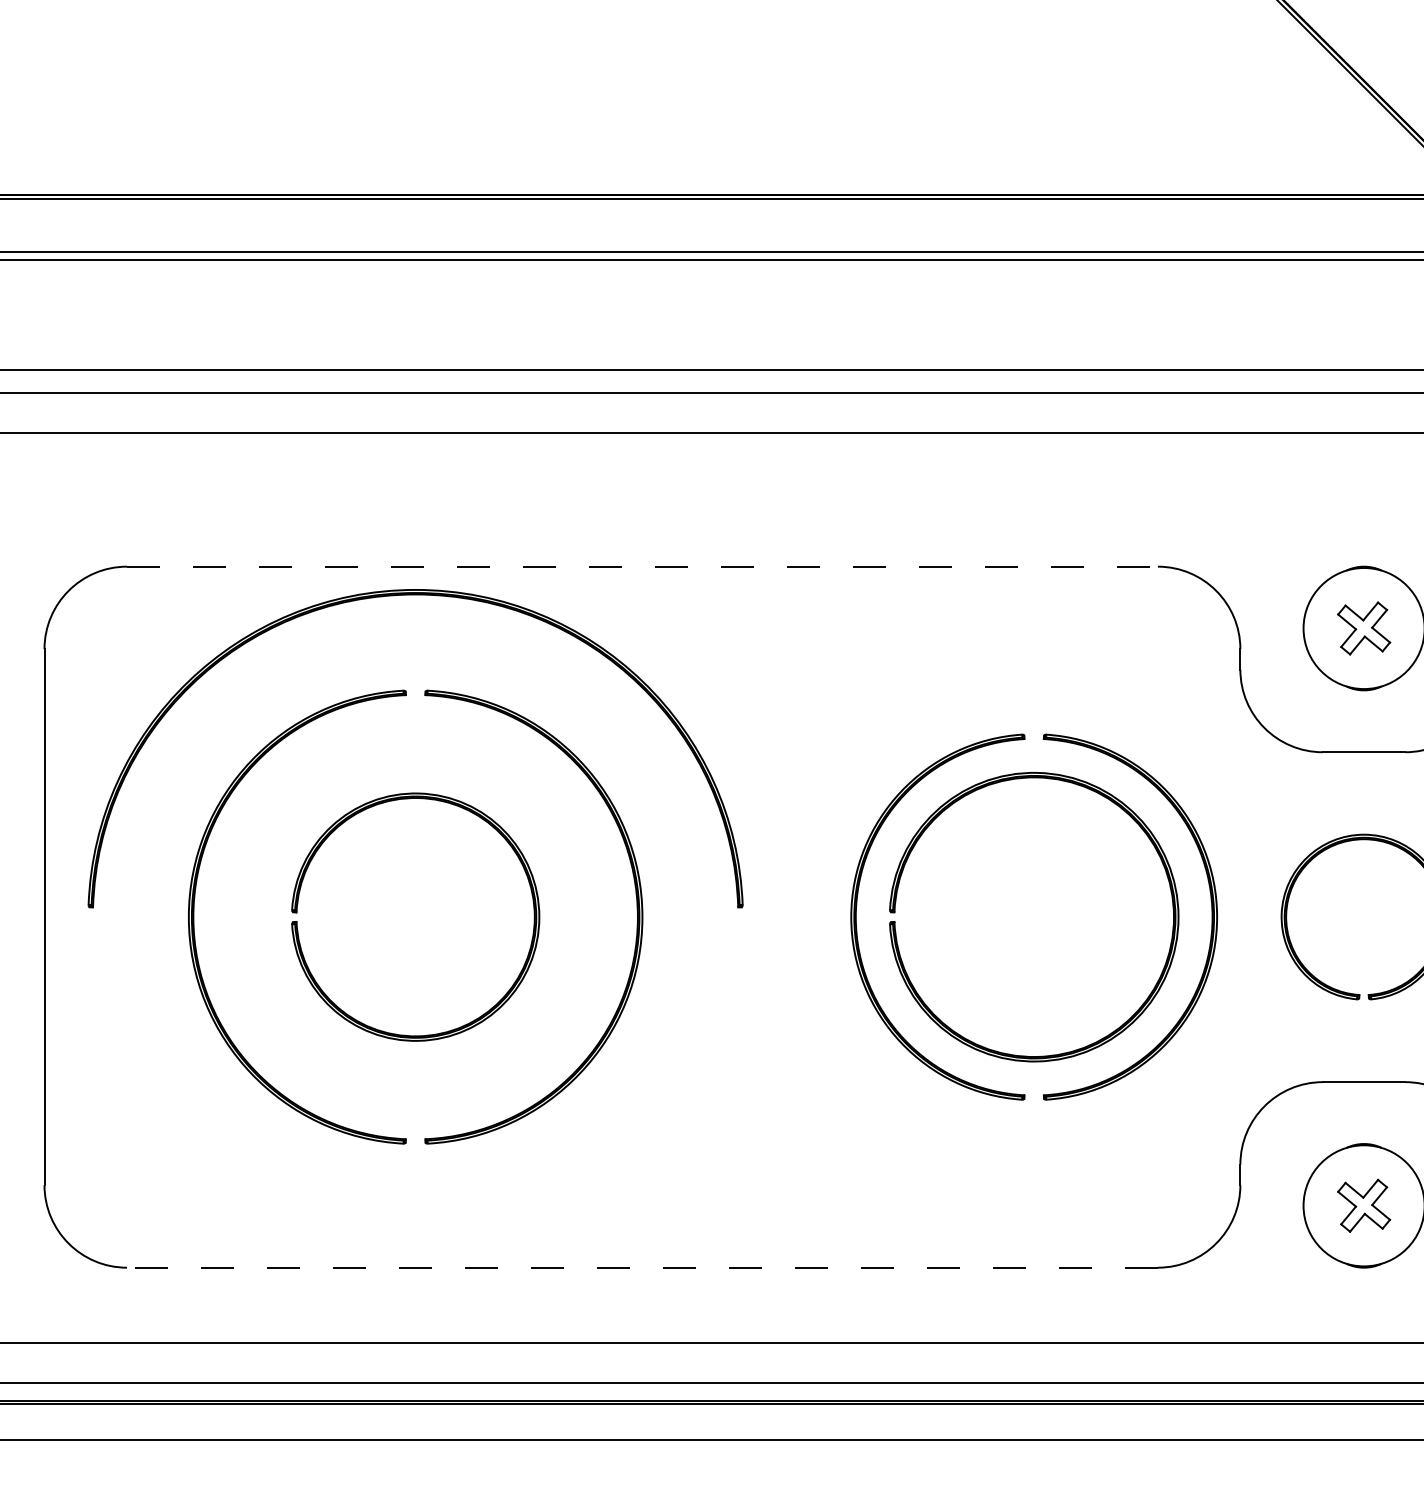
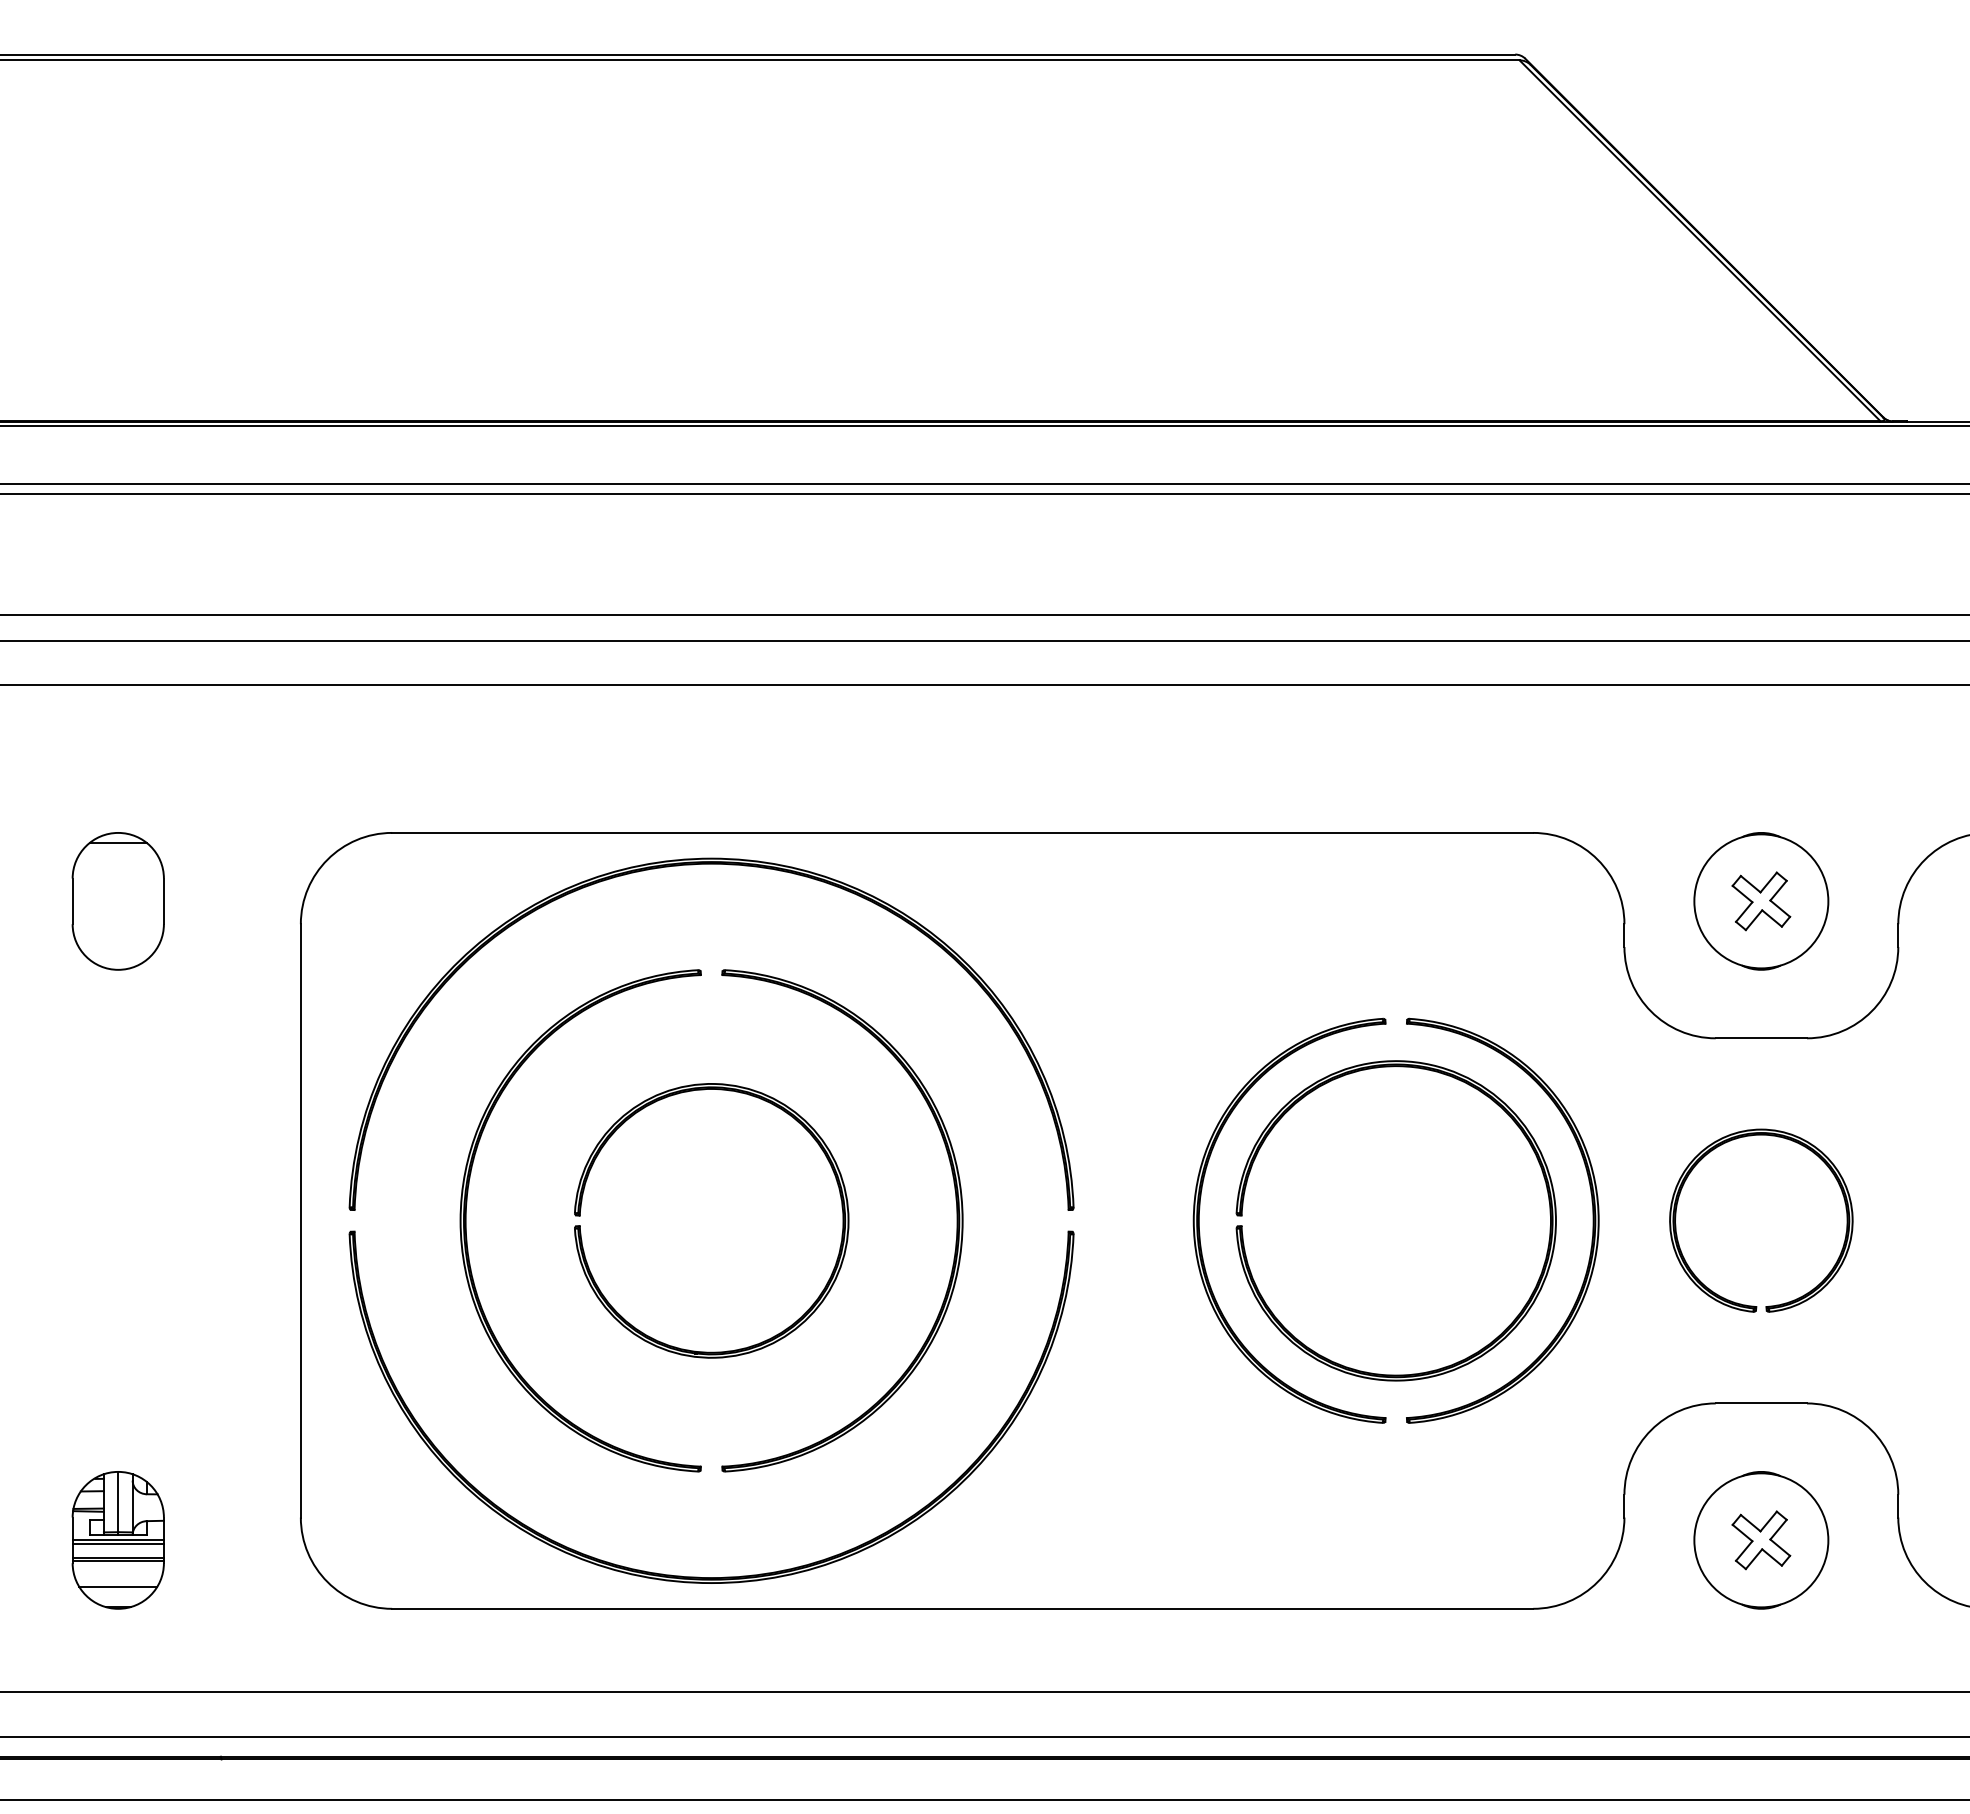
line: (642, 566) -> (962, 832), dashed -> solid
part: (403, 1238) -> (698, 1576), added
line: (642, 1267) -> (962, 1608), dashed -> solid

